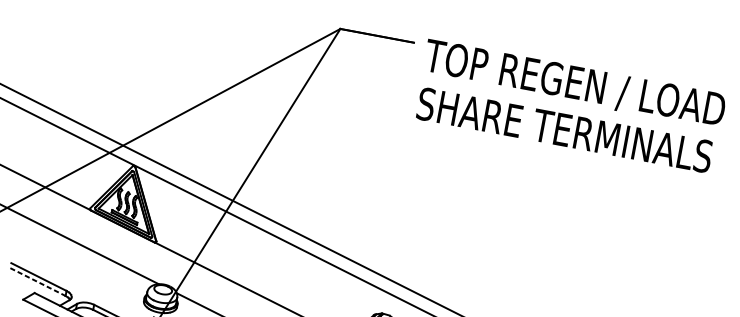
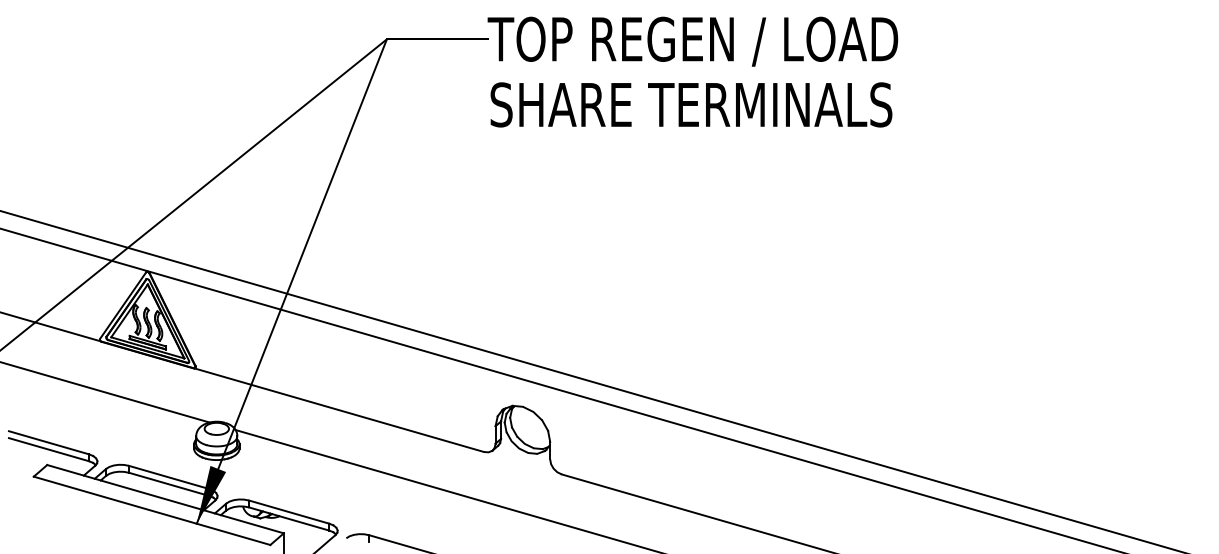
text: (570, 106) -> (692, 71), moved
line: (38, 282) -> (49, 449), dashed -> solid

